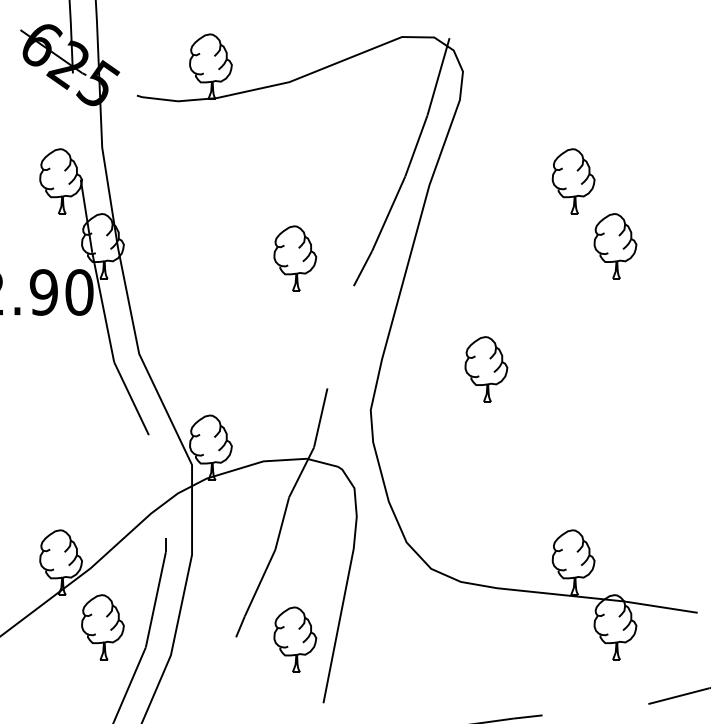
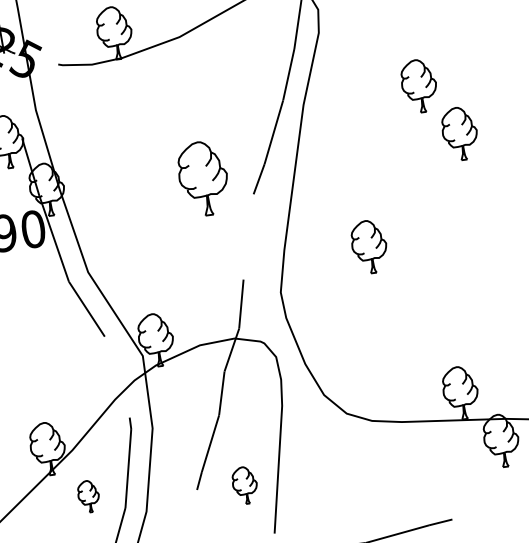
part: (295, 258) -> (203, 178), size x1.4
part: (102, 627) -> (88, 496), size x0.6
part: (295, 639) -> (245, 485), size x0.7

